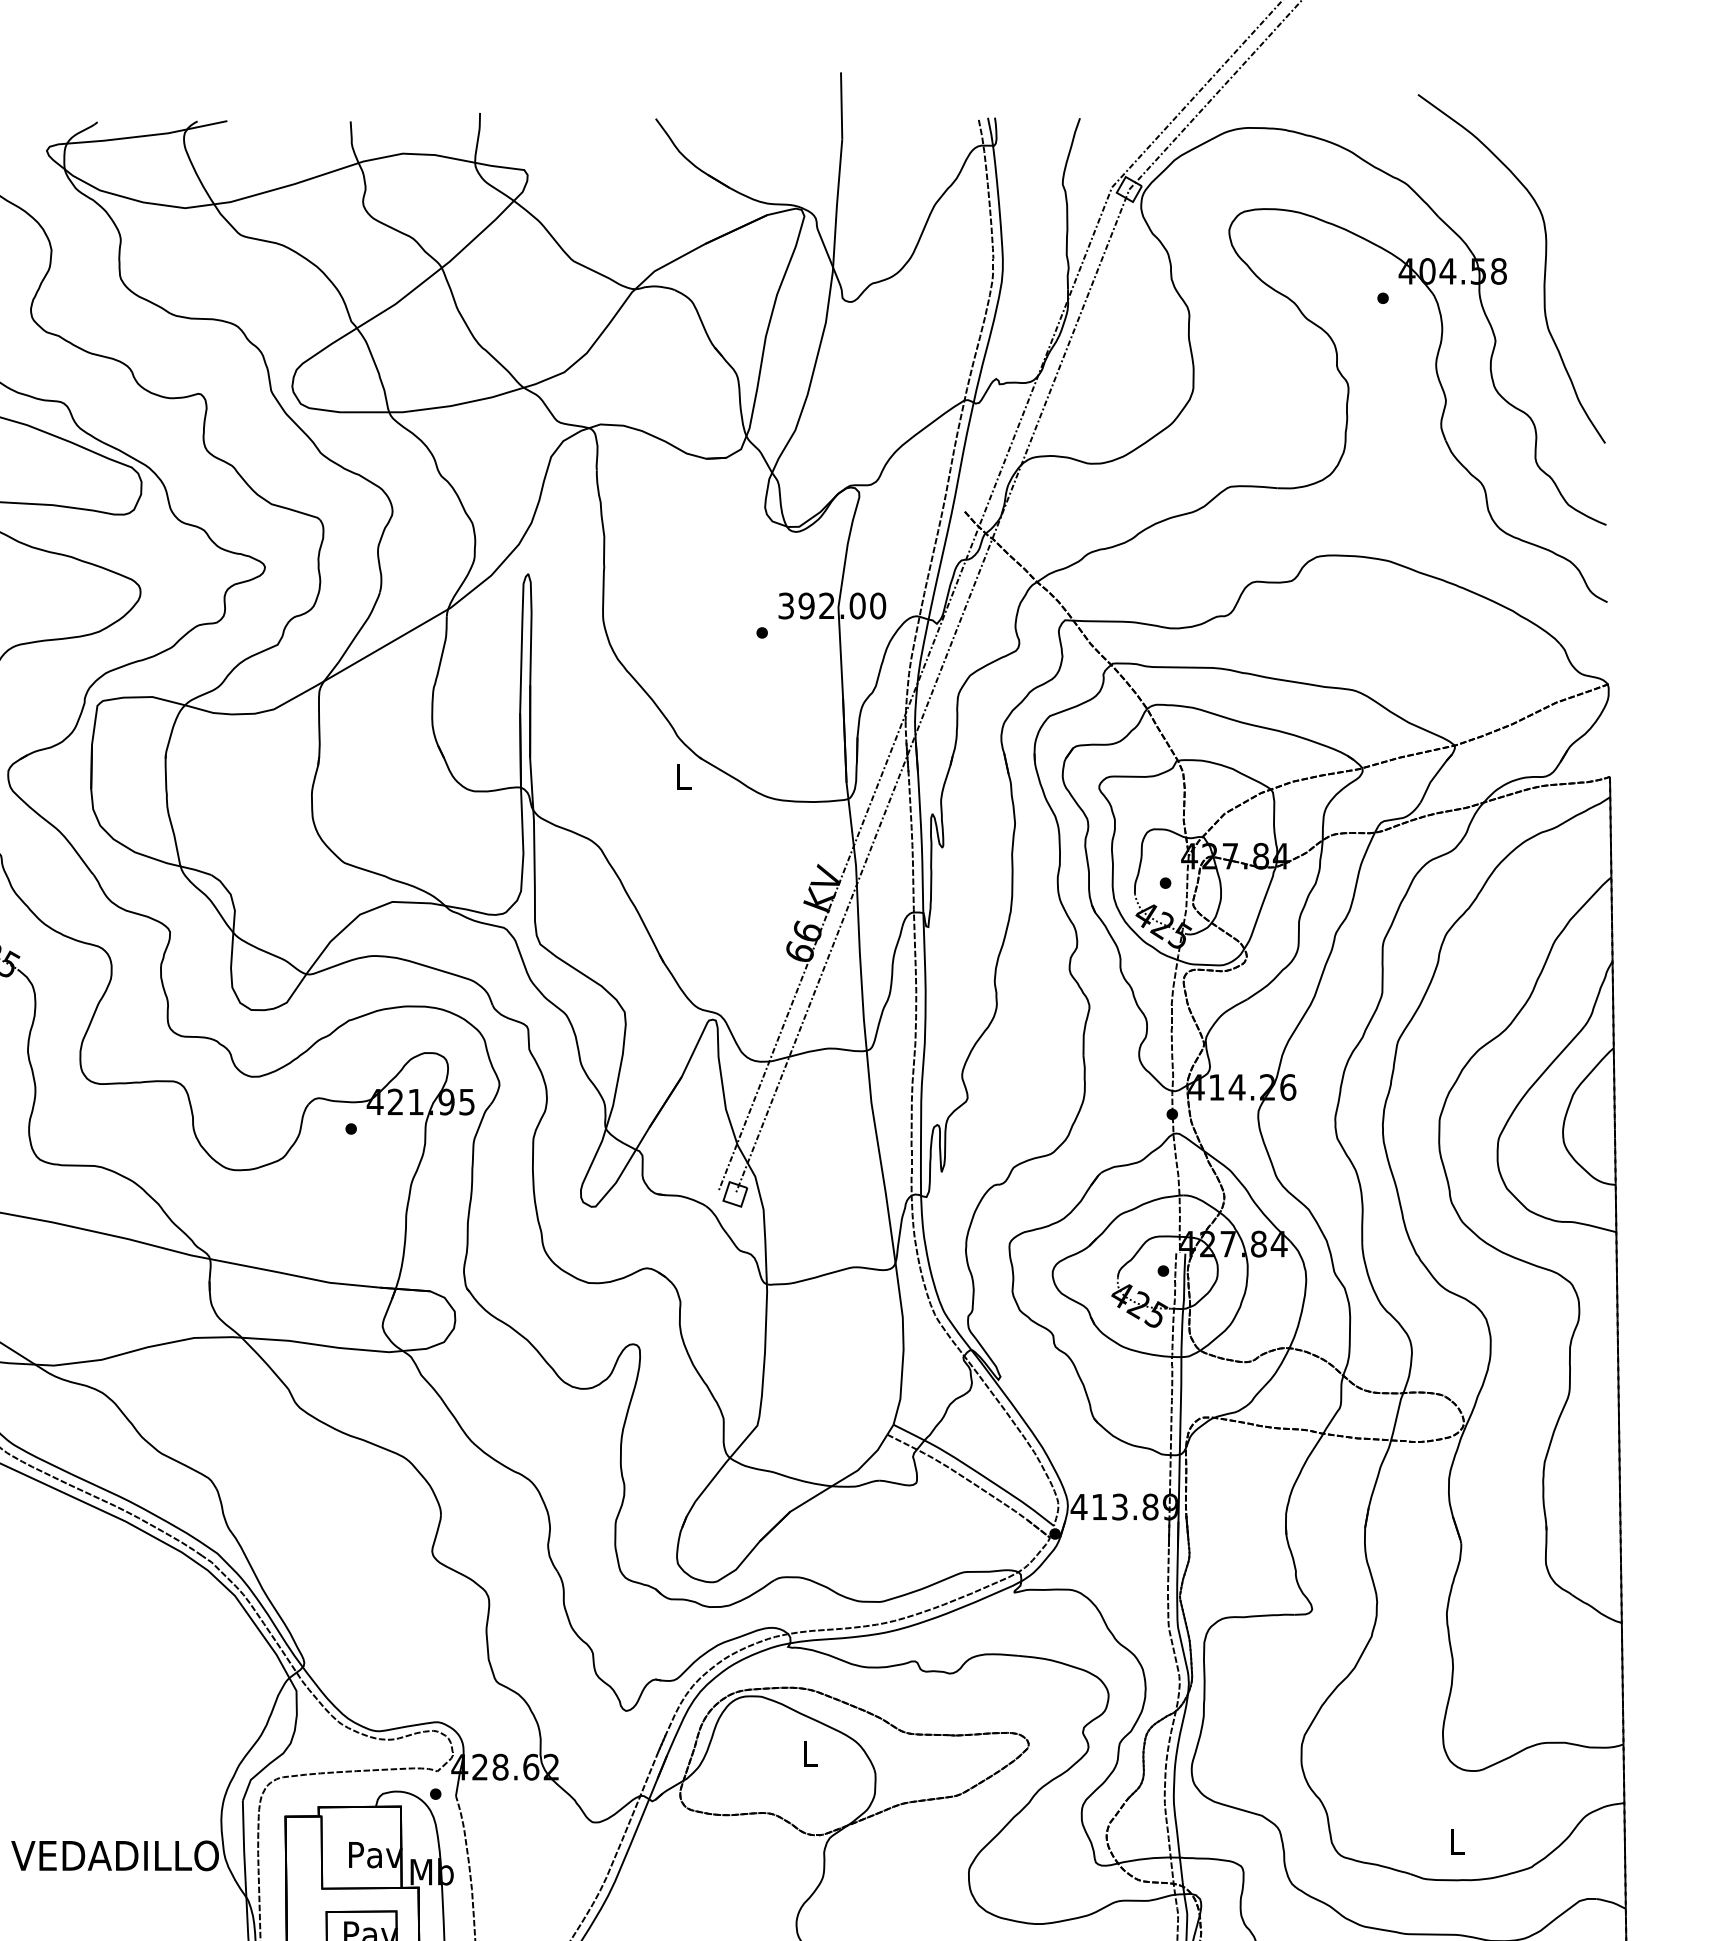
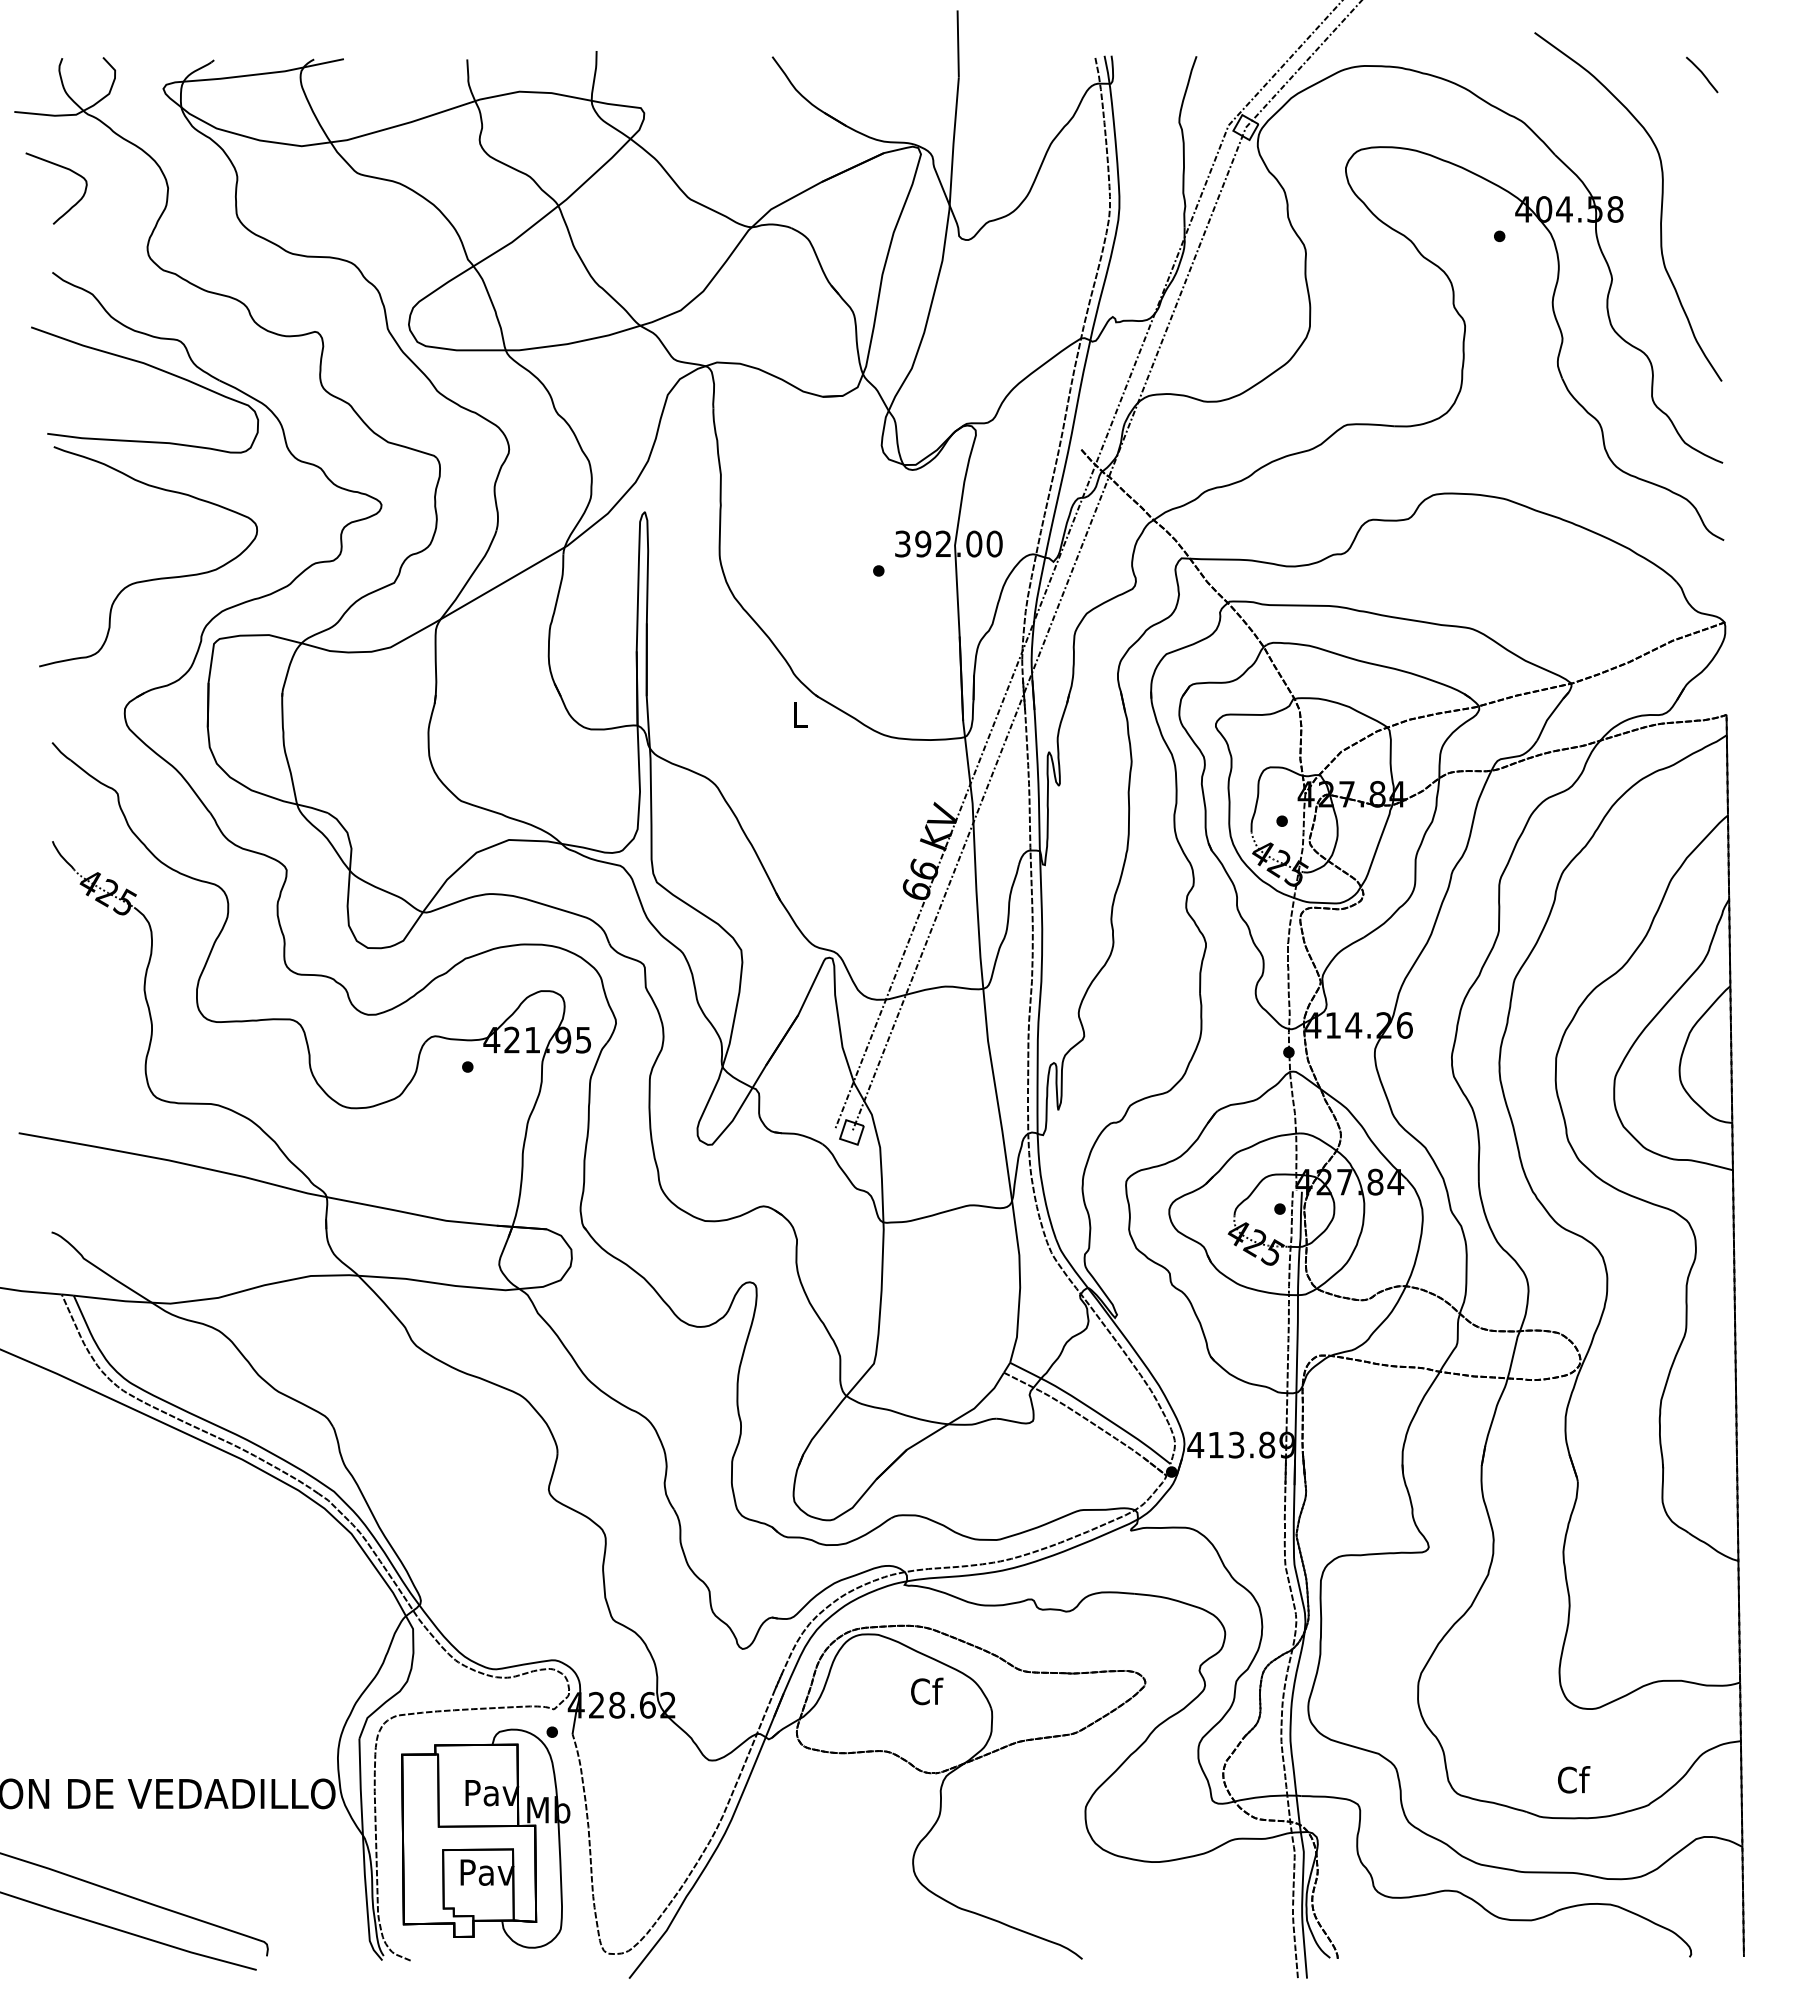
curve: (1585, 136) -> (1702, 74), added
text: (810, 1753) -> (927, 1691), L -> Cf
text: (1457, 1841) -> (1574, 1779), L -> Cf

